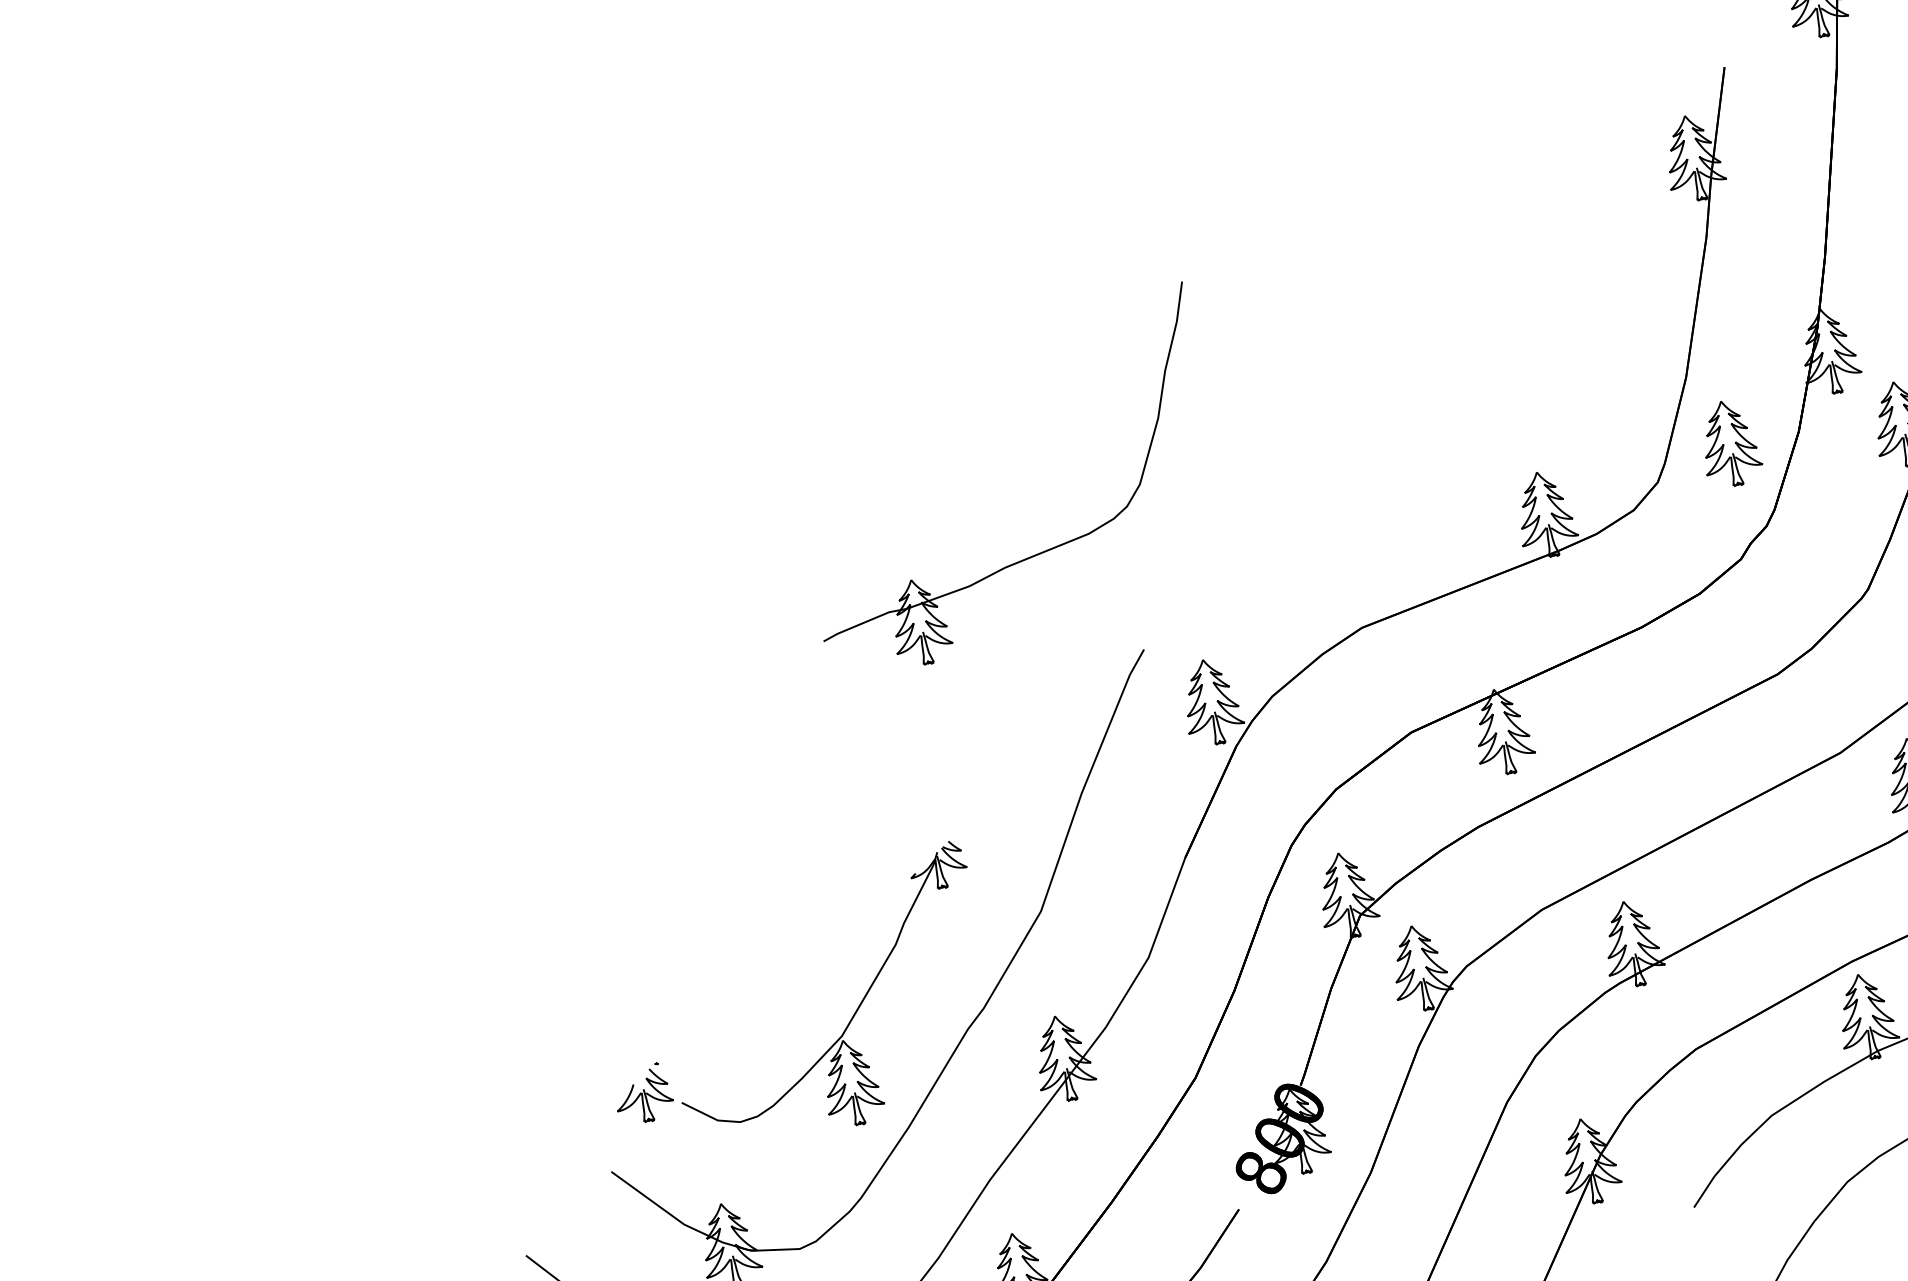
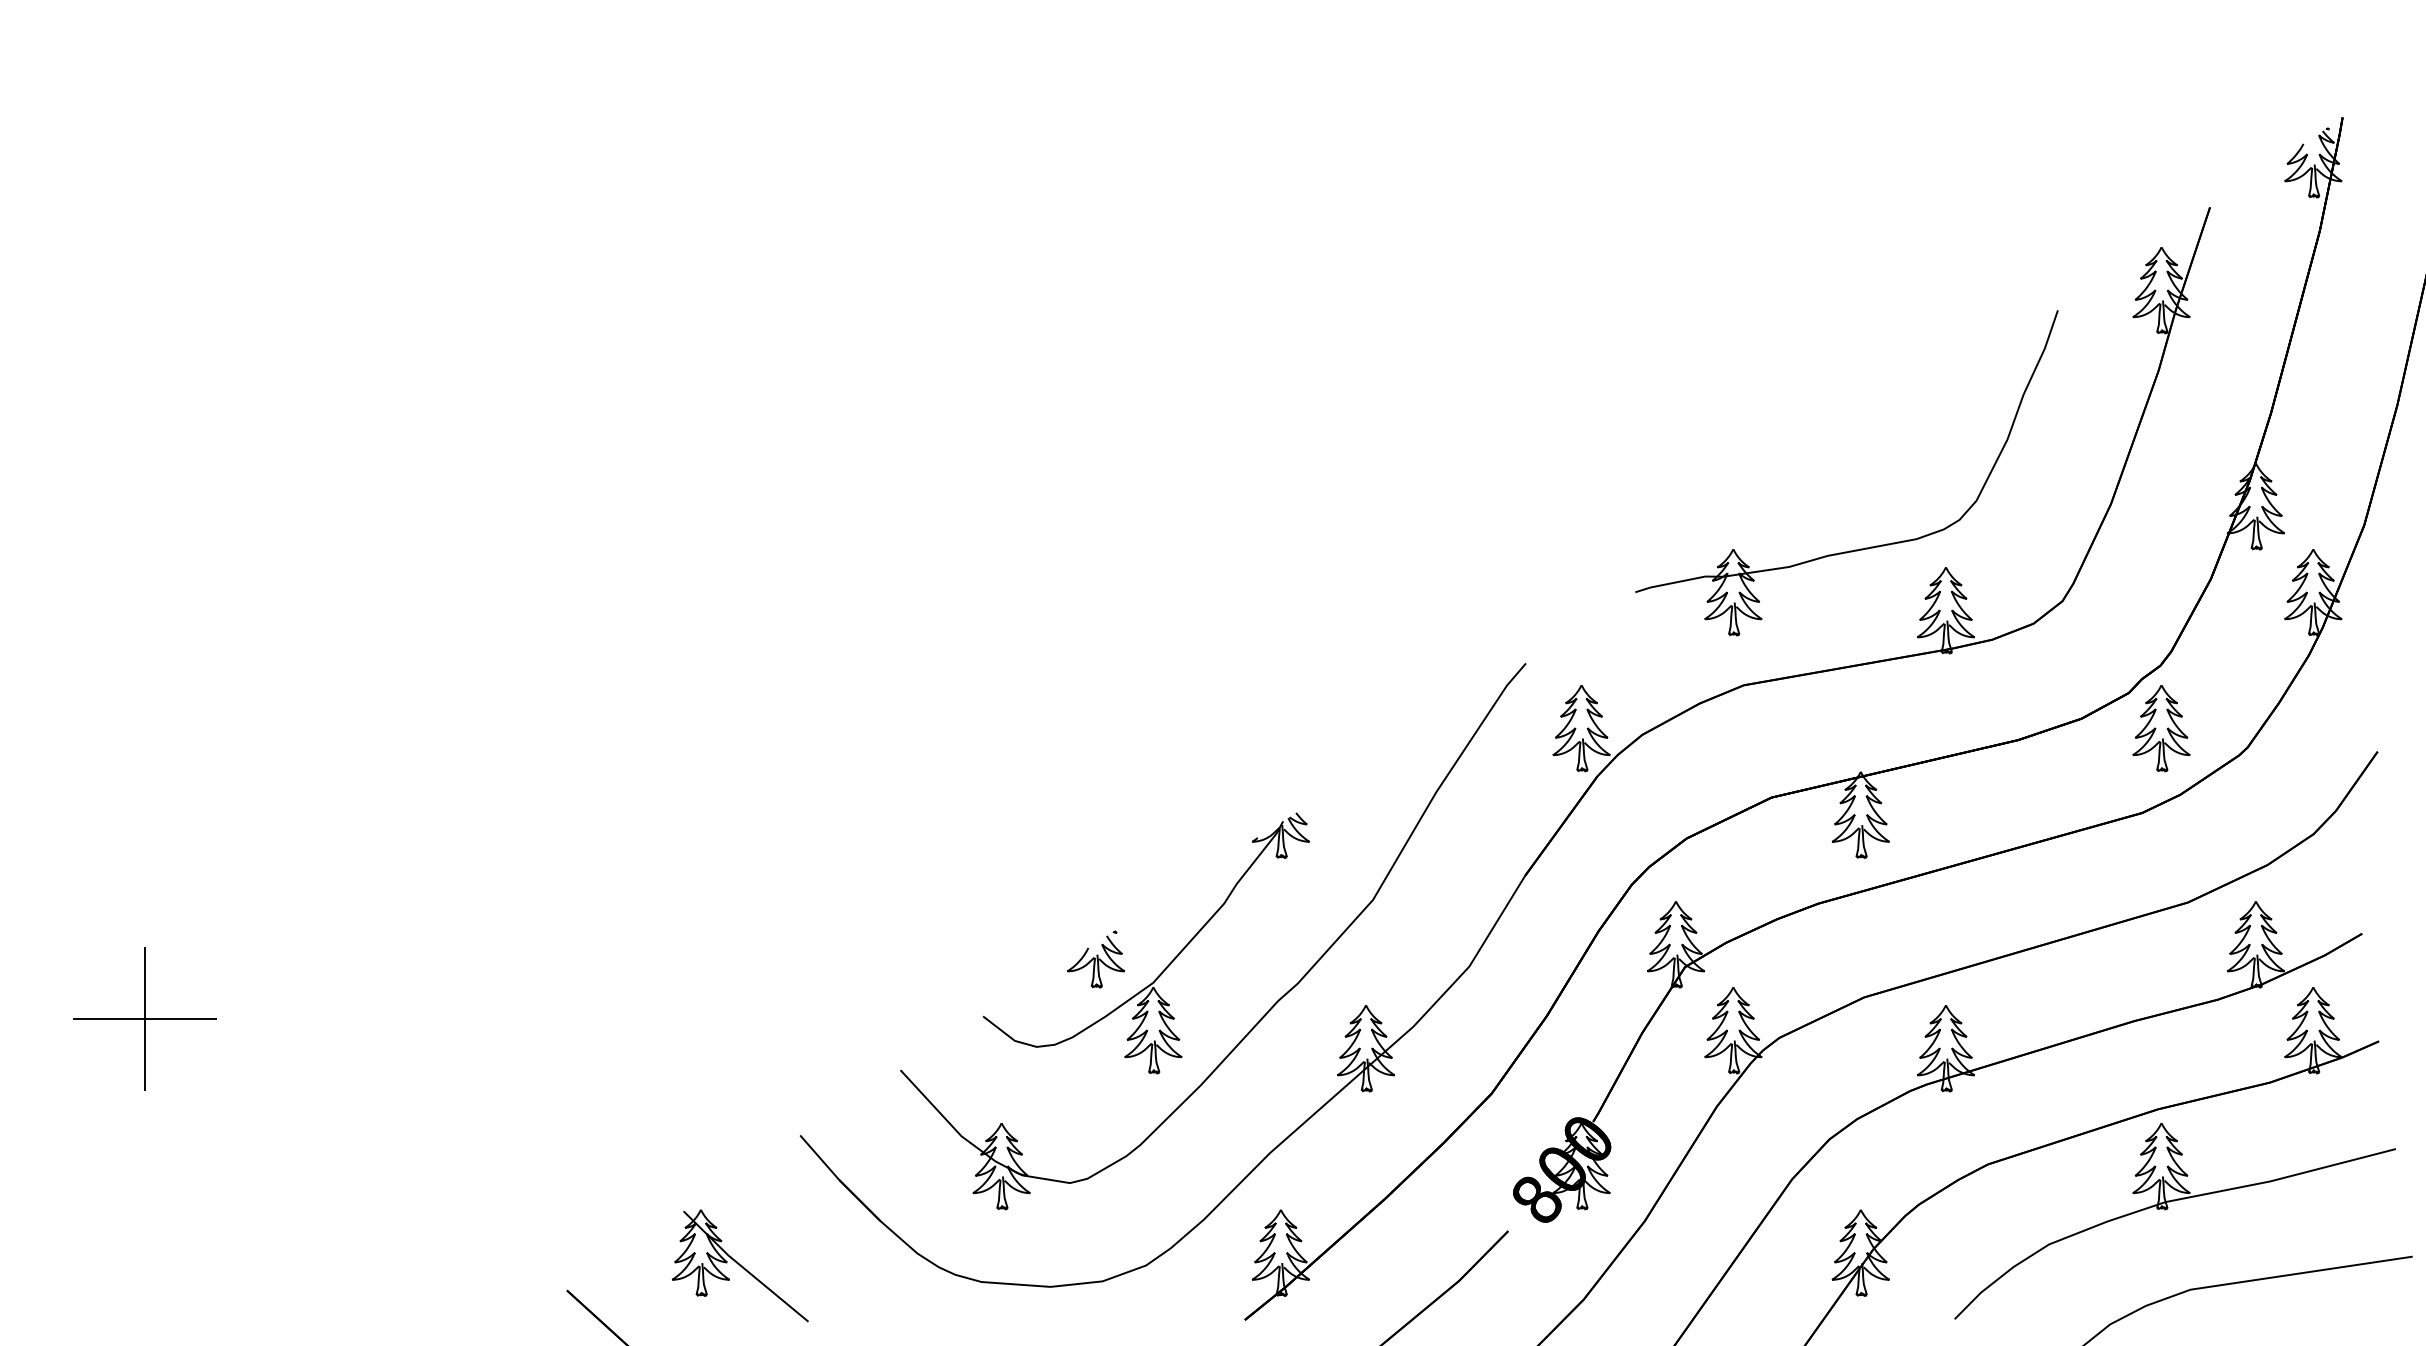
part: (1729, 443) -> (2161, 728), moved
part: (1035, 554) -> (1860, 548), moved
part: (642, 1094) -> (1095, 959), moved

